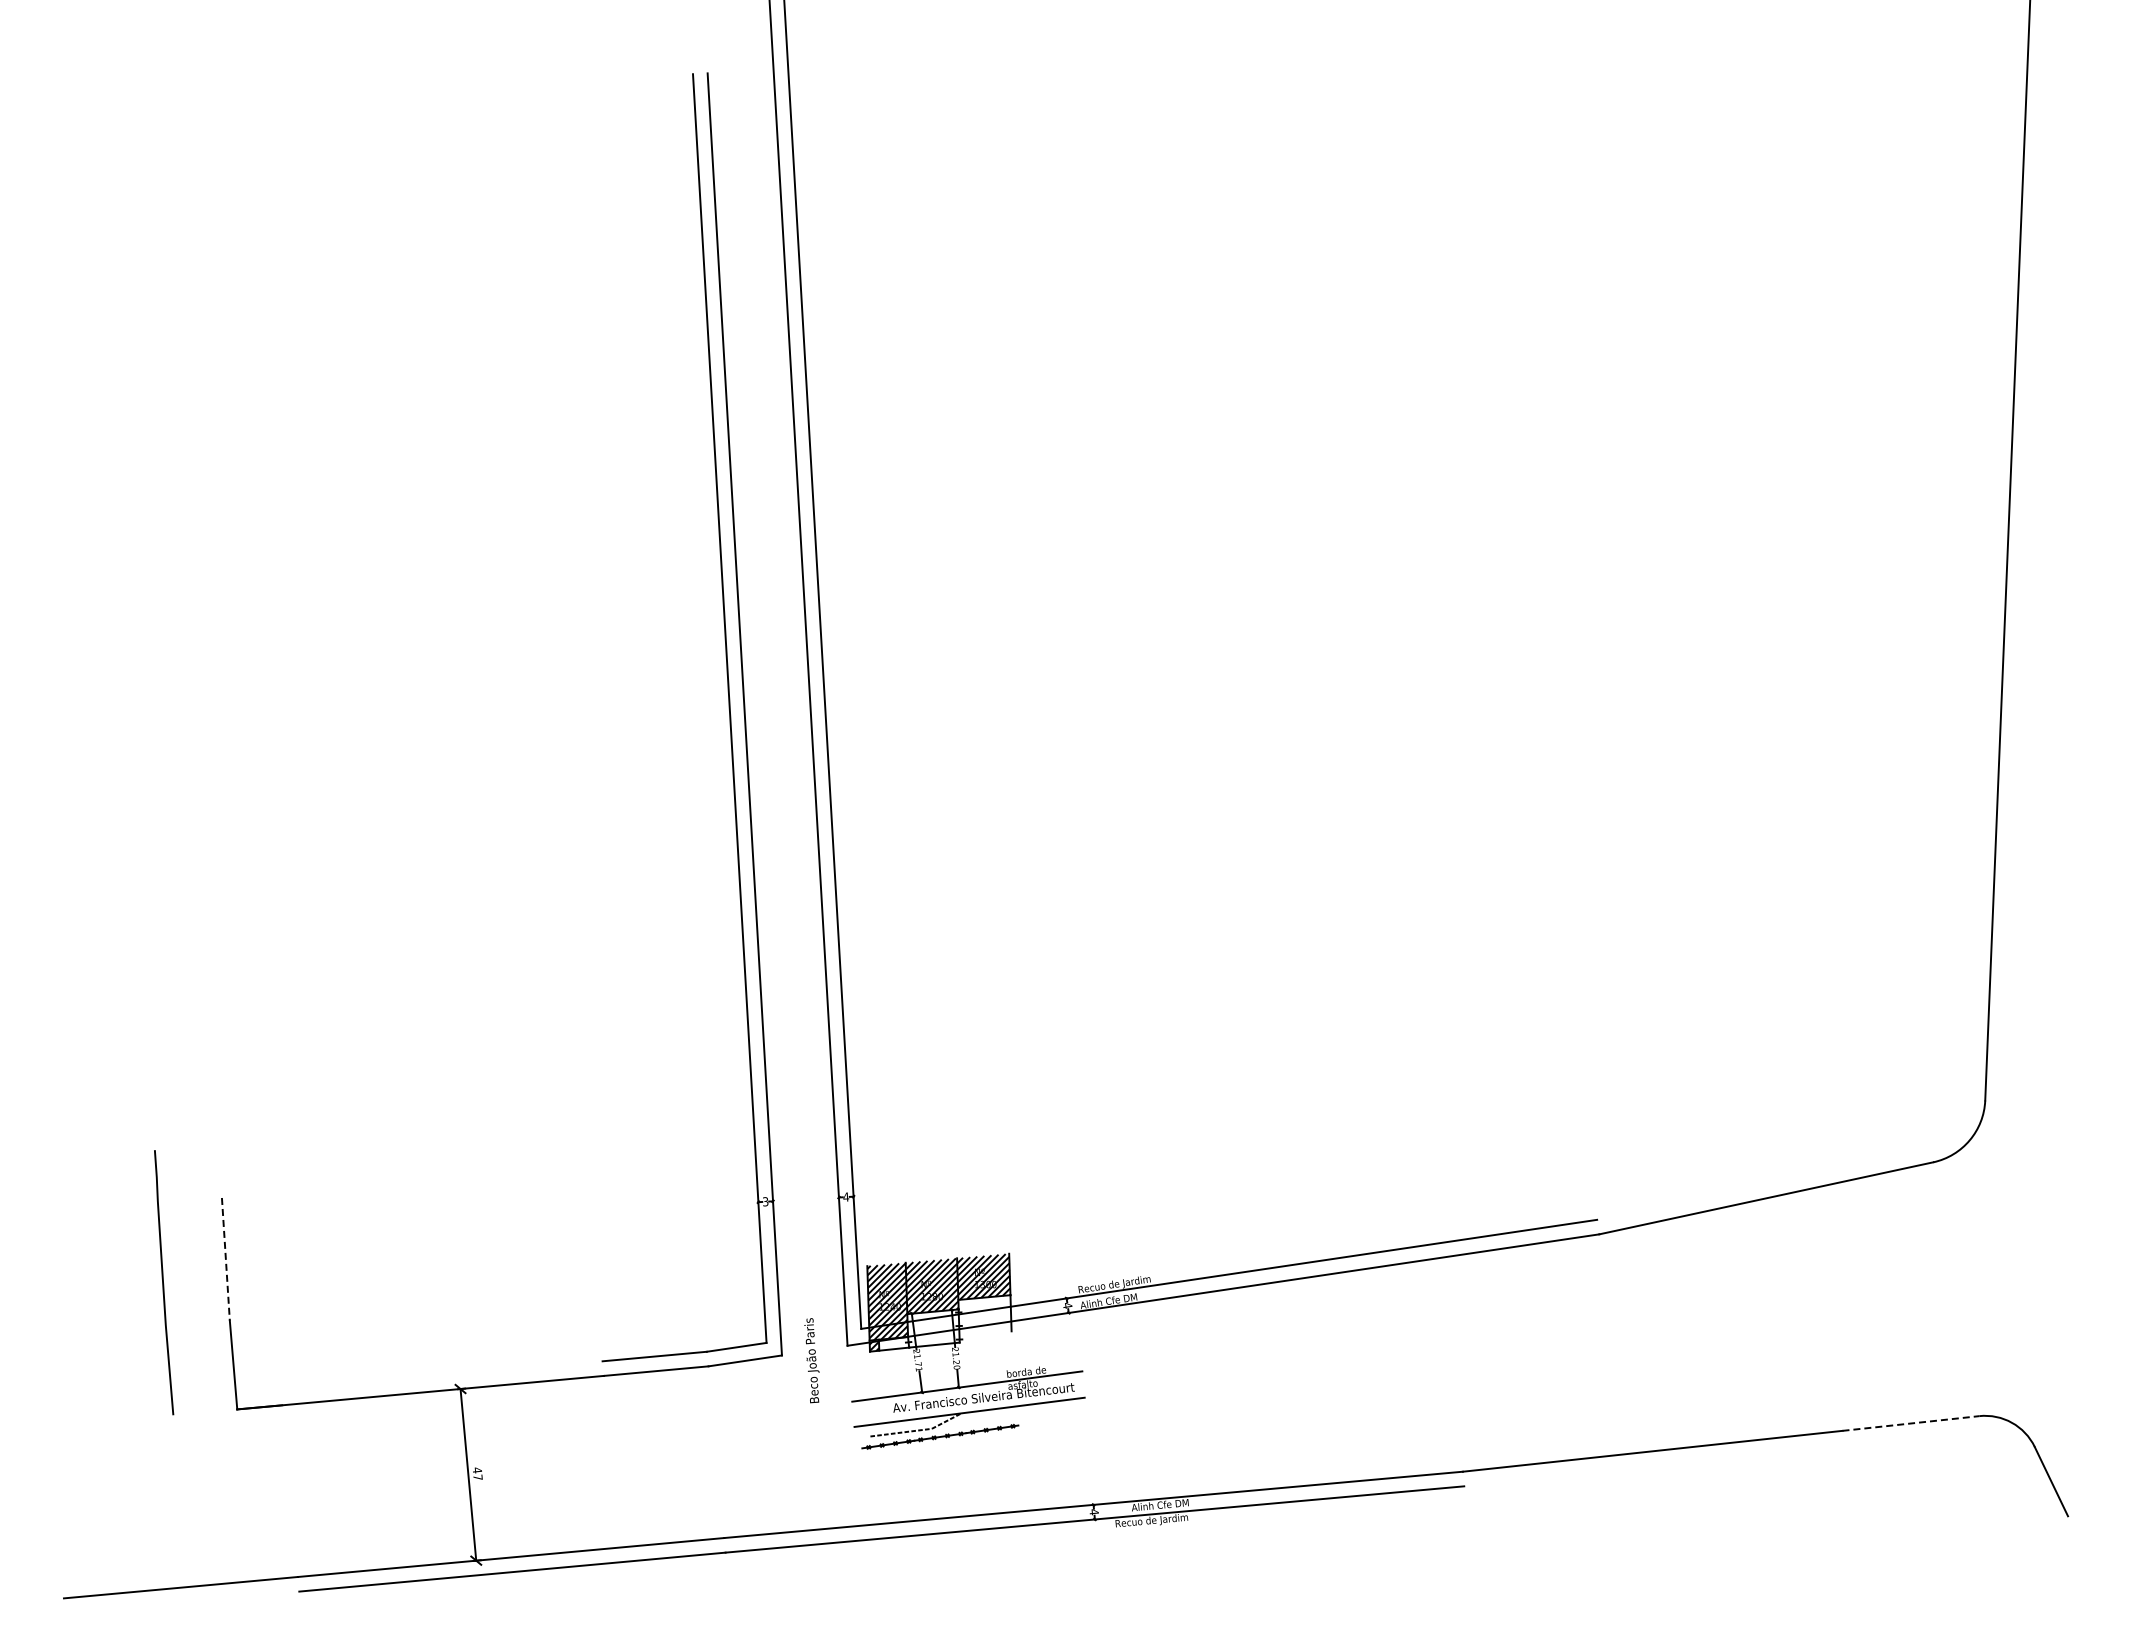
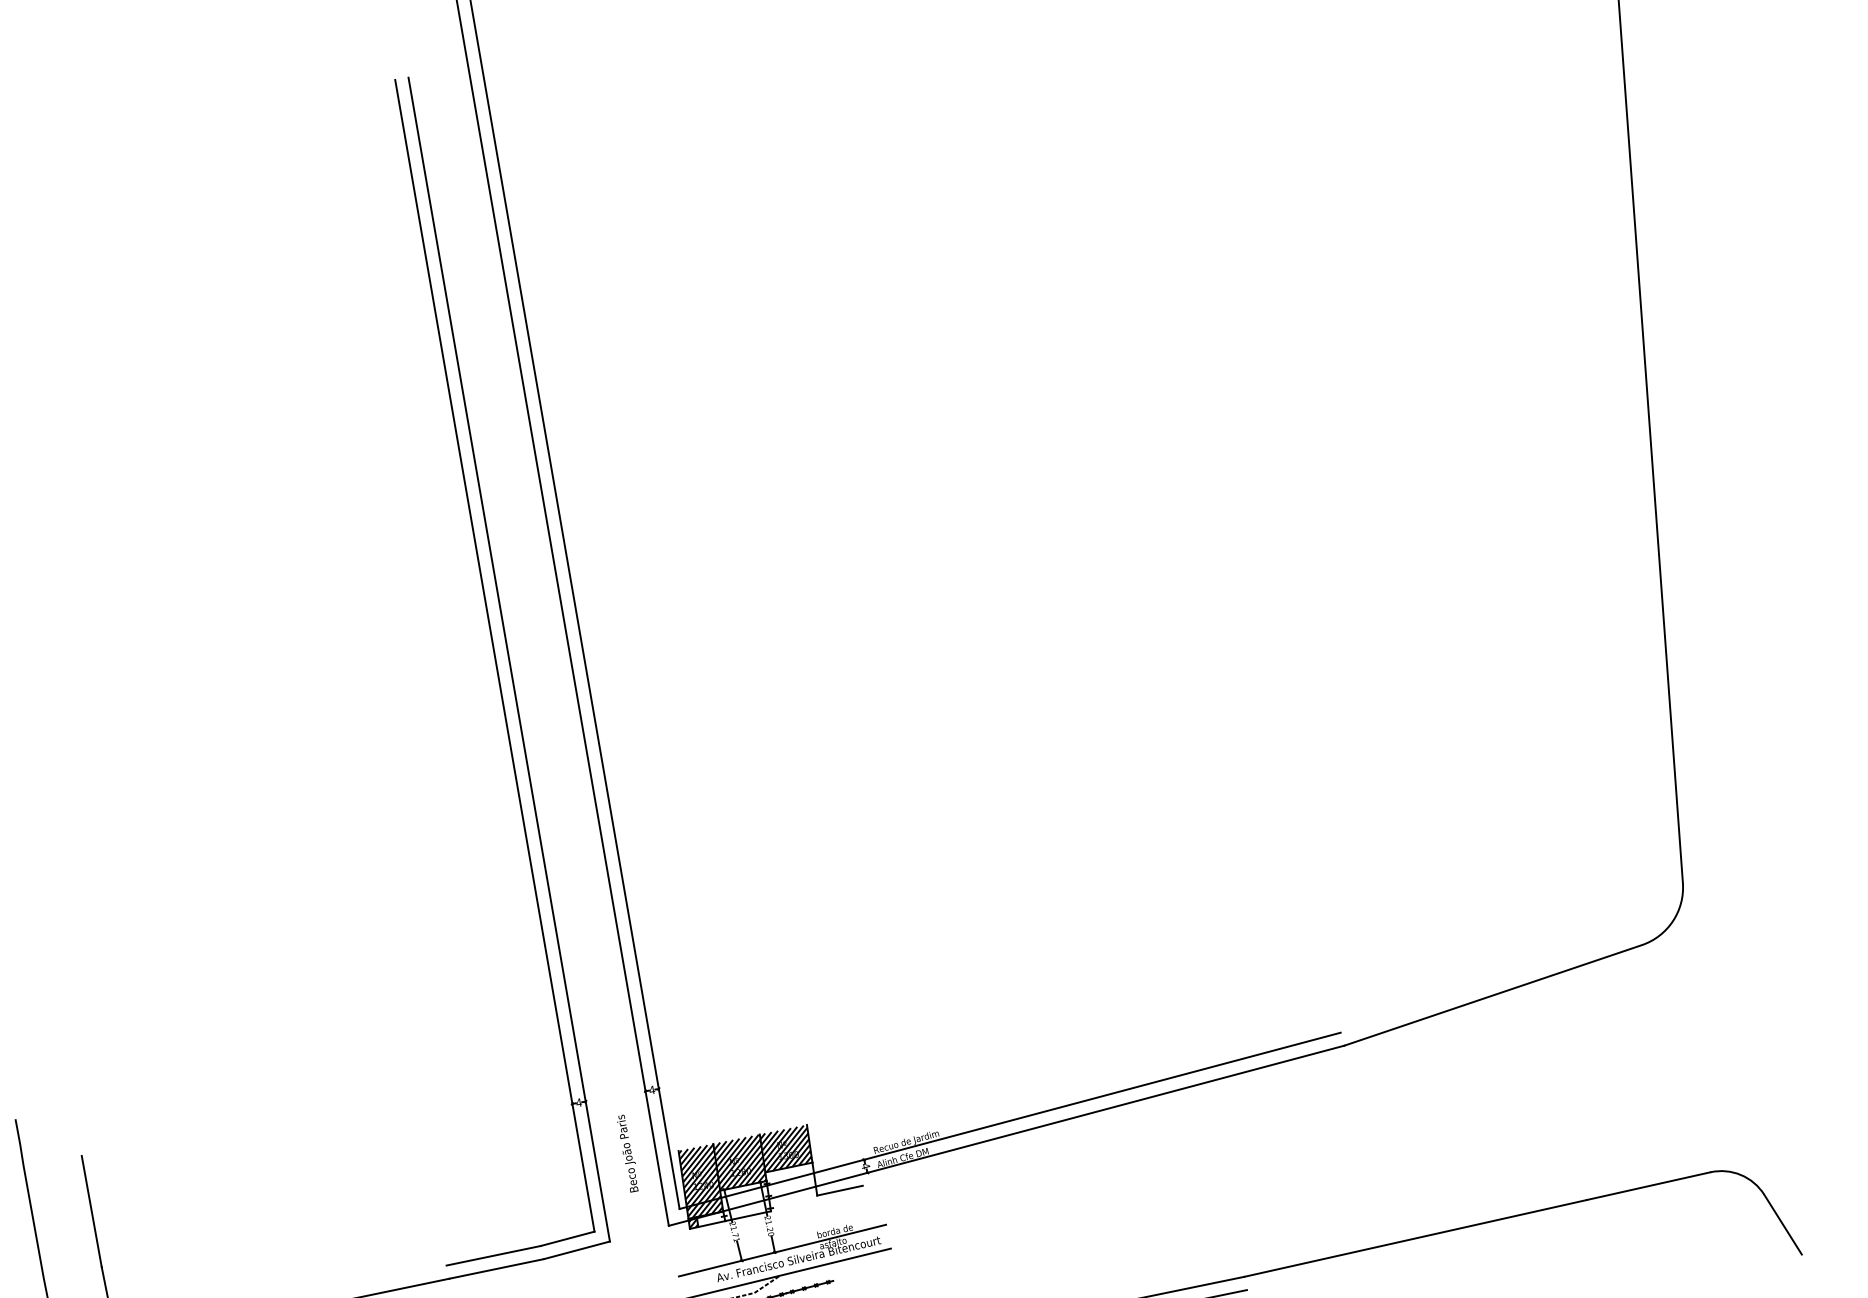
text: (765, 1201) -> (578, 1102), 3 -> 4
line: (225, 1259) -> (91, 1211), dashed -> solid
line: (1036, 1328) -> (839, 1190), added
text: (811, 1360) -> (627, 1153), moved
line: (1910, 1423) -> (1648, 1186), dashed -> solid

